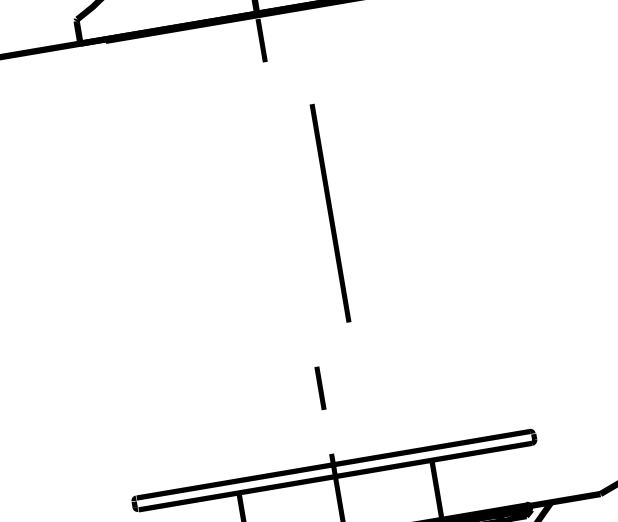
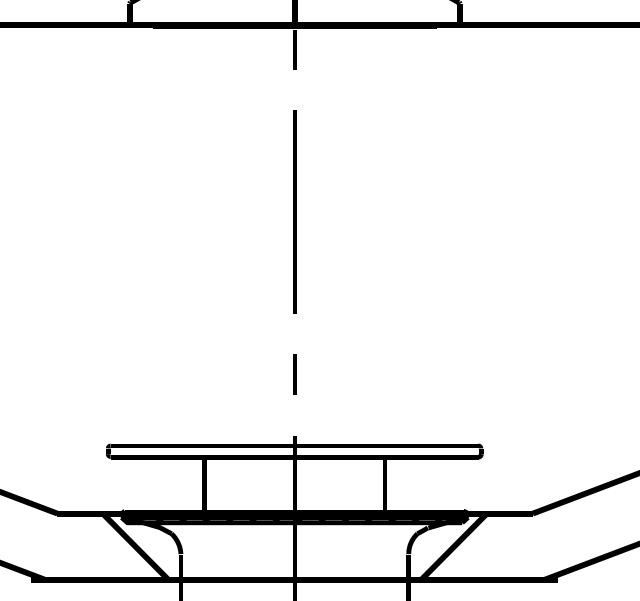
line: (330, 212) -> (294, 211), moved

